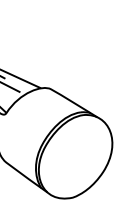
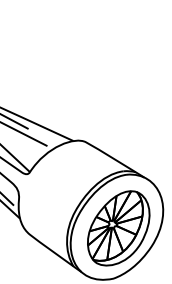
part: (76, 157) -> (118, 228), added

